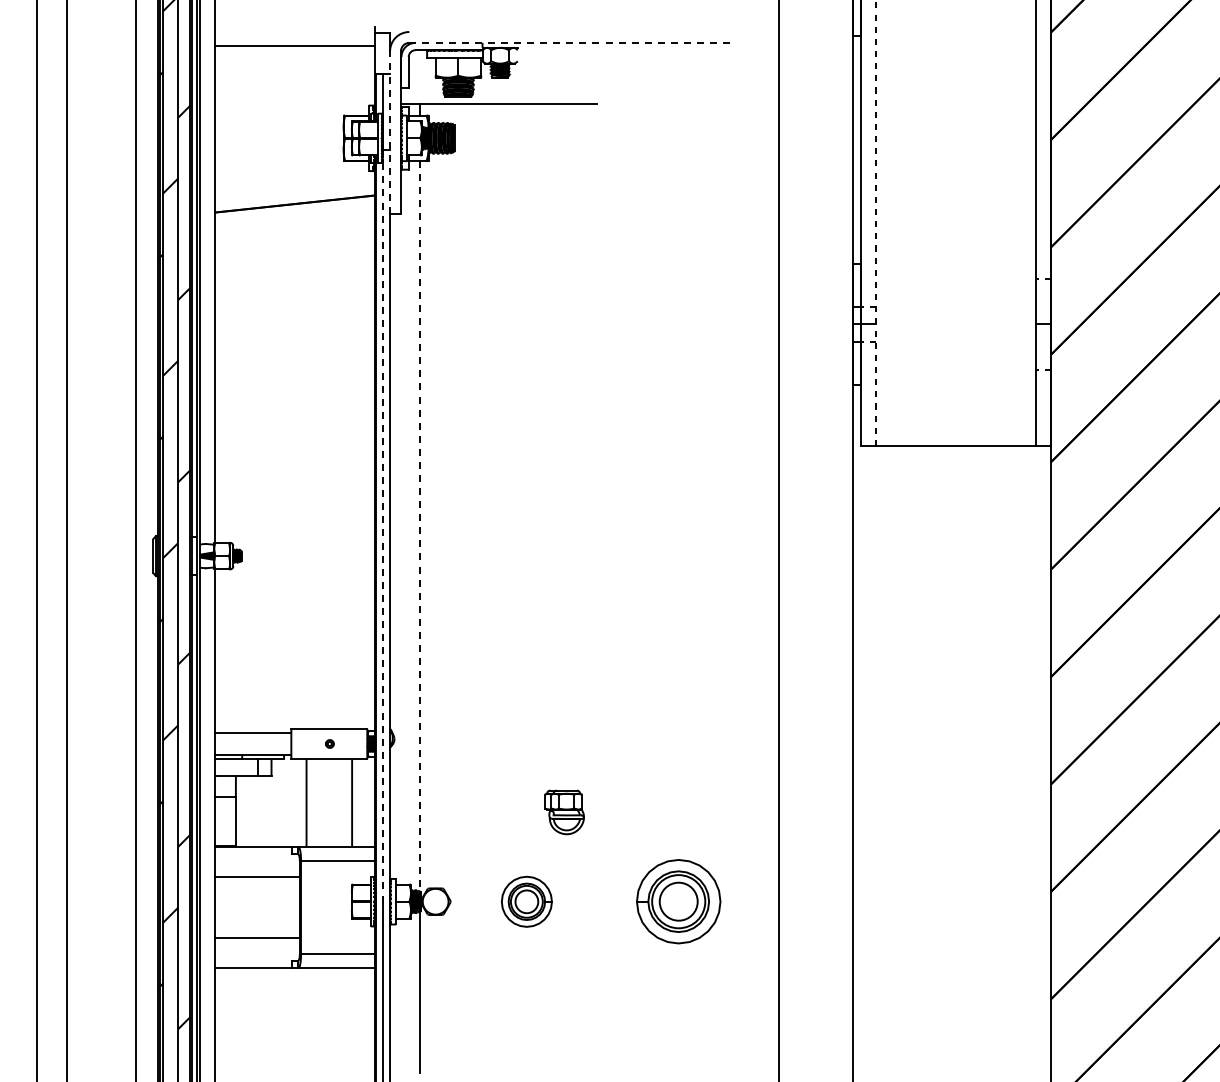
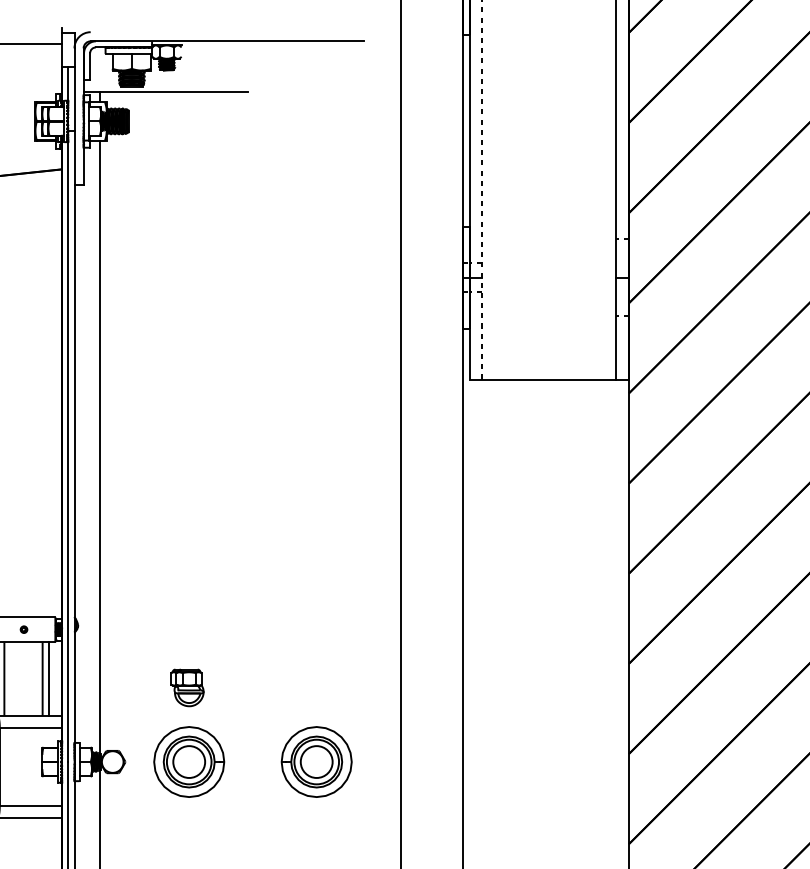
line: (572, 42) -> (227, 40), dashed -> solid
line: (390, 132) -> (74, 116), dashed -> solid
line: (382, 525) -> (68, 446), dashed -> solid
line: (420, 526) -> (100, 447), dashed -> solid
line: (359, 802) -> (48, 678), added
part: (564, 812) -> (187, 688), moved
part: (526, 901) -> (188, 761), size x1.67

